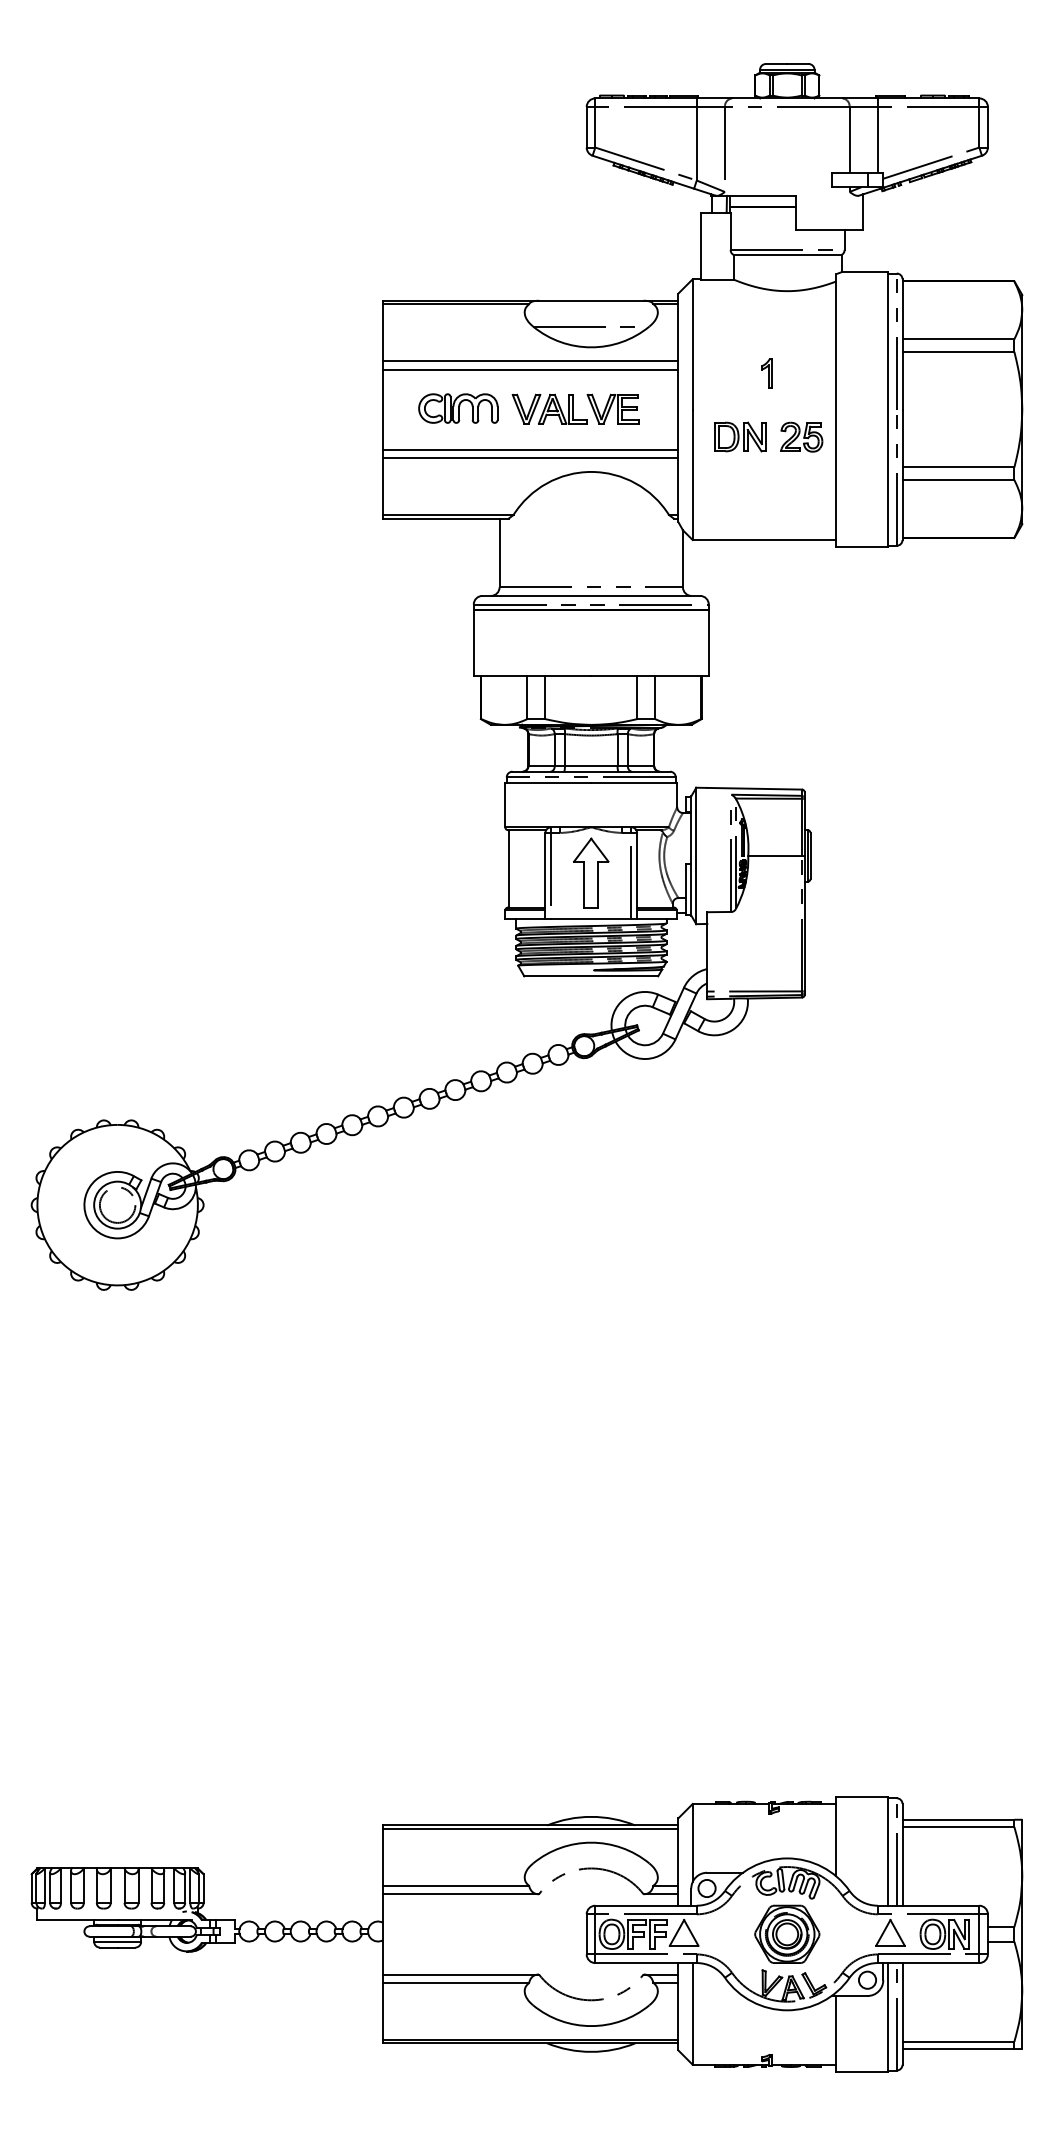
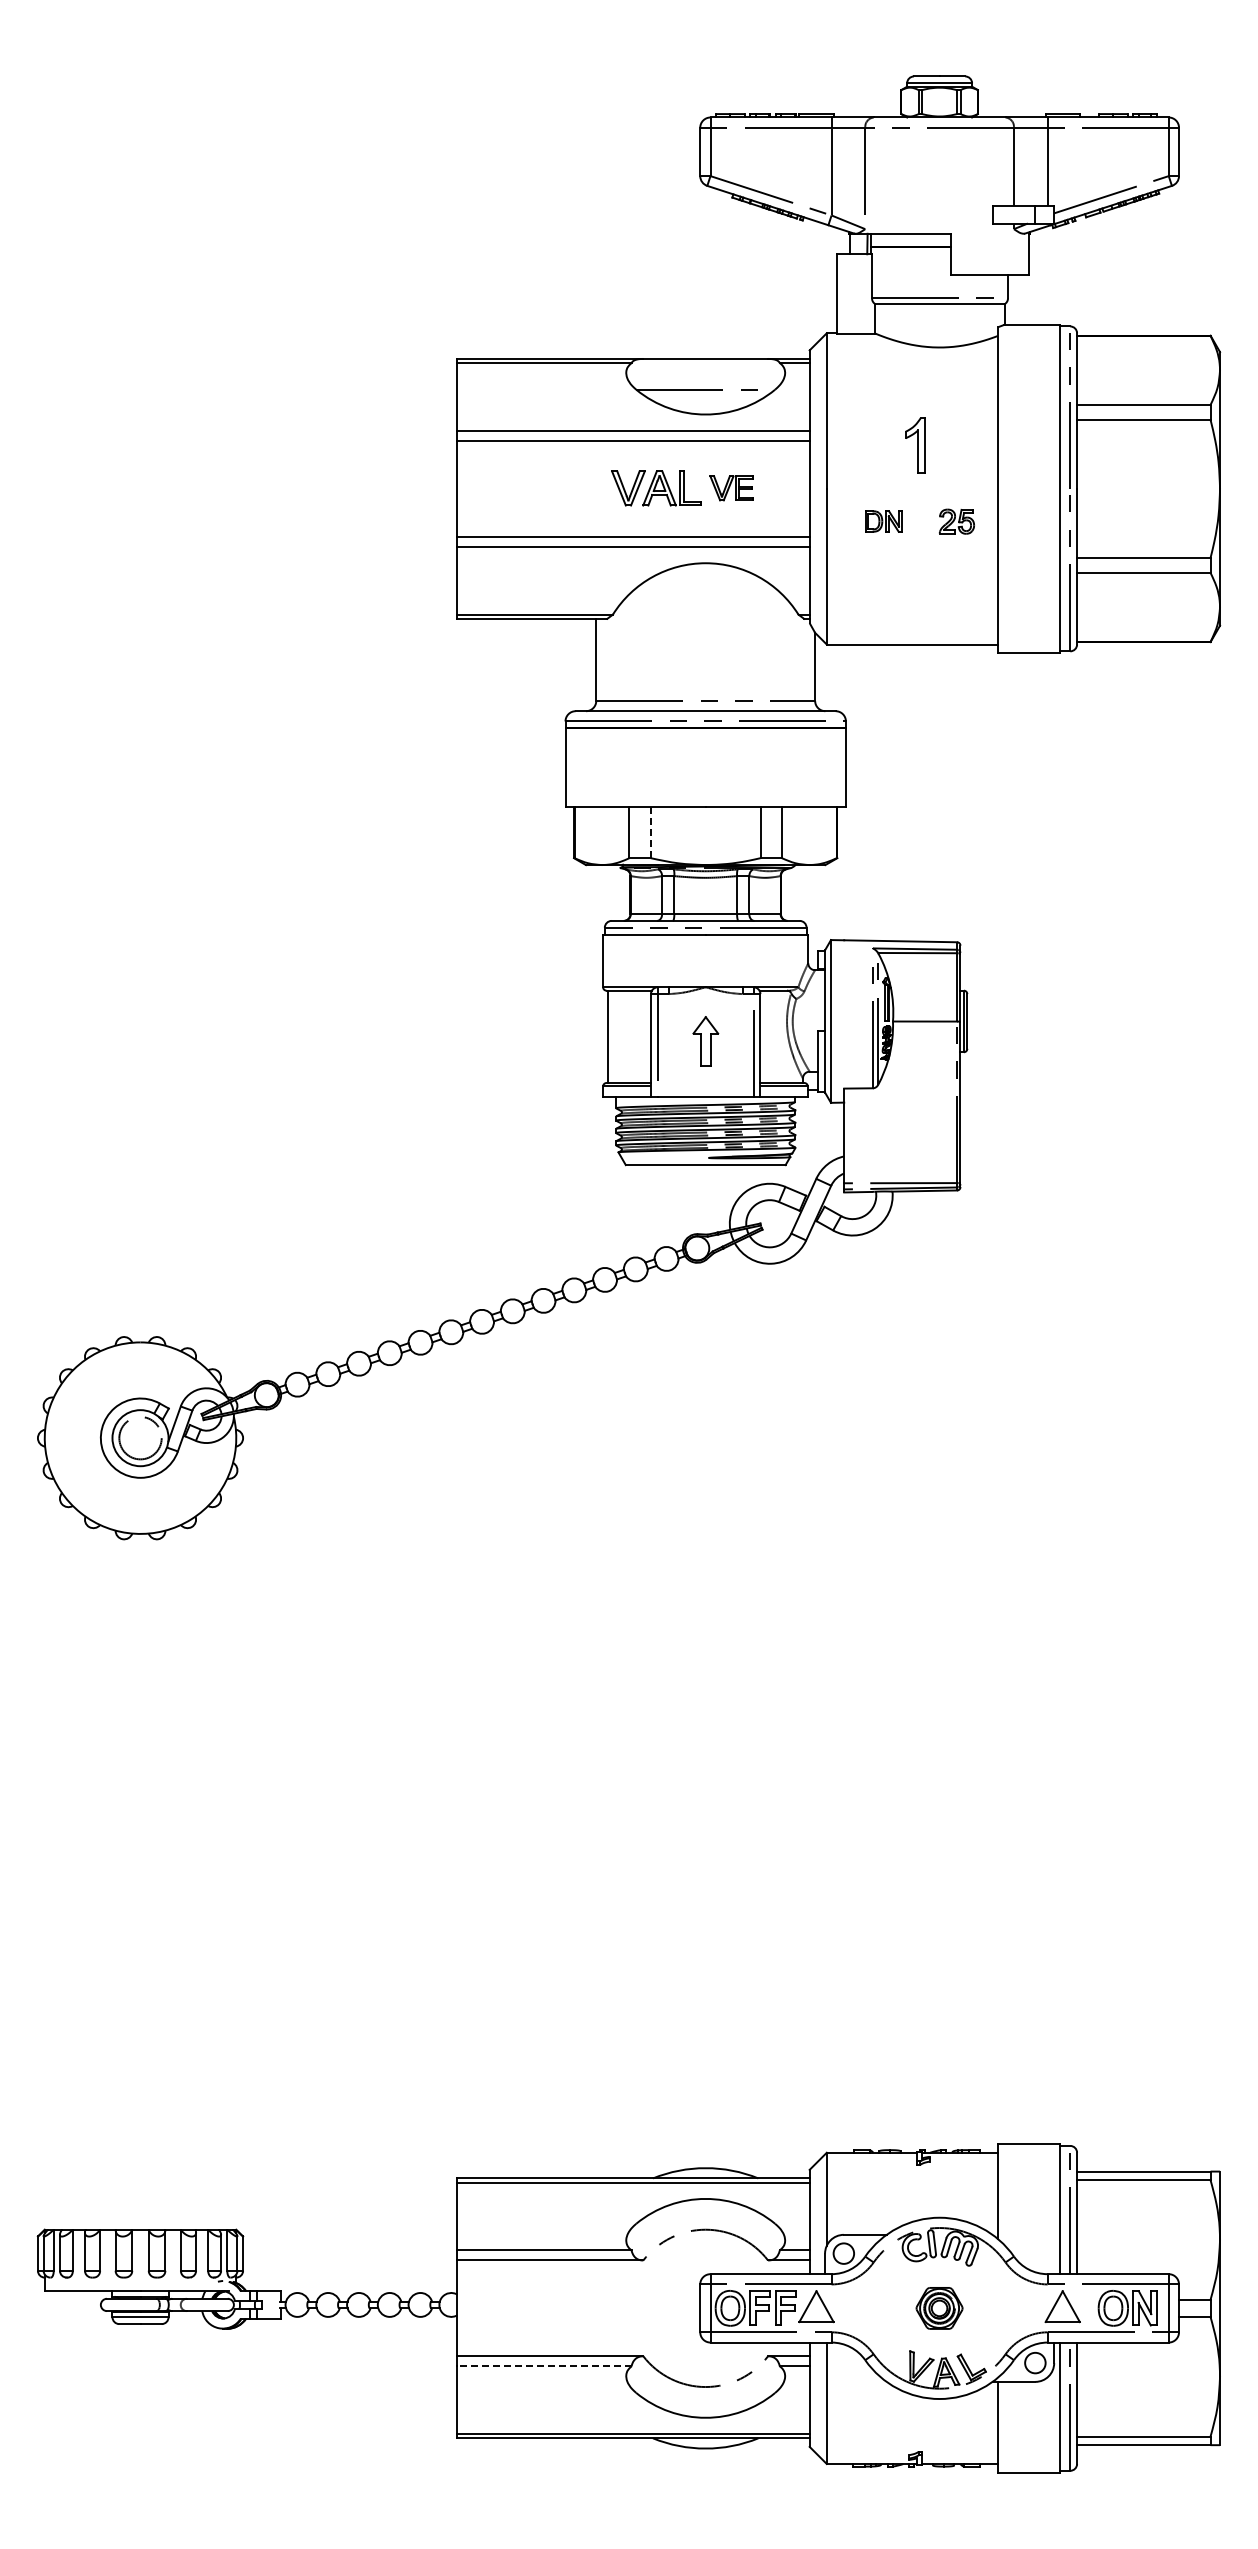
part: (767, 373) -> (915, 445), size x1.6
part: (457, 408) -> (546, 487), removed
part: (612, 409) -> (731, 488), size x0.7
part: (740, 436) -> (883, 521), size x0.6
part: (801, 436) -> (956, 521), size x0.7
line: (545, 697) -> (650, 832), solid -> dashed
part: (591, 872) -> (705, 1041), size x0.6
part: (787, 1934) -> (939, 2308), size x0.6
line: (455, 1983) -> (543, 2366), solid -> dashed

